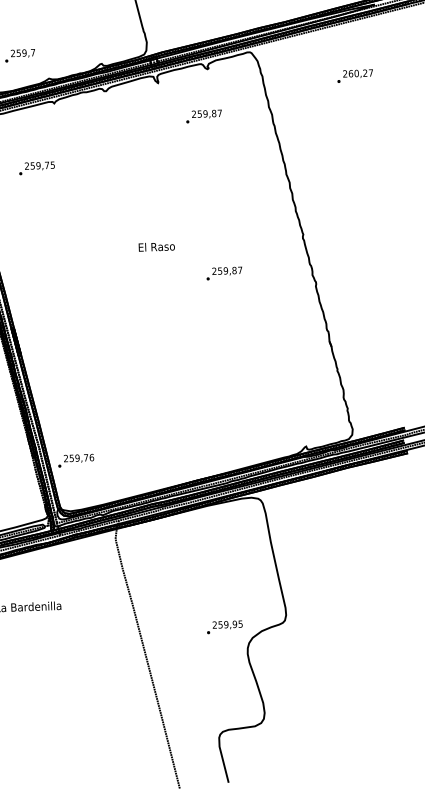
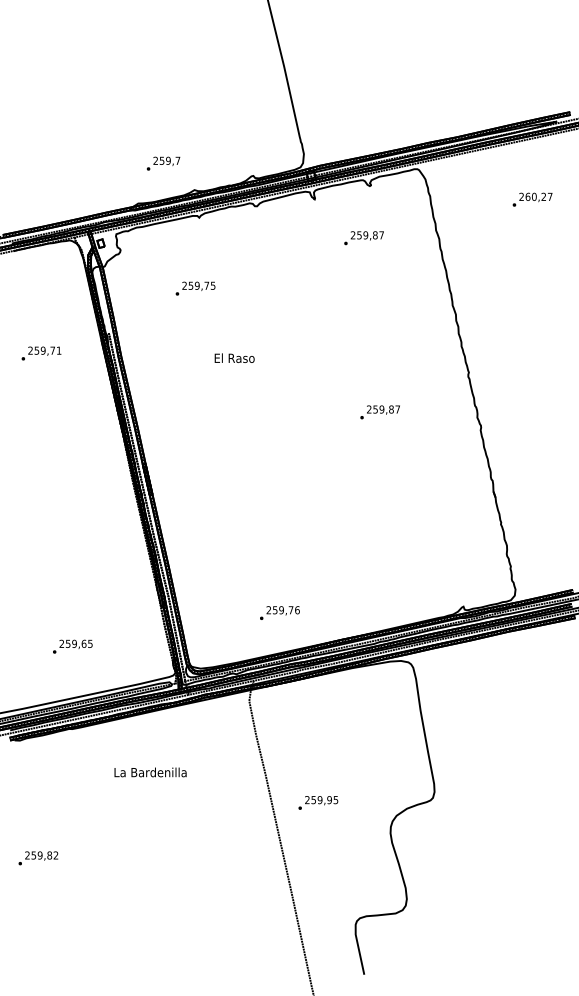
text: (36, 168) -> (195, 288), moved
text: (156, 246) -> (234, 357), moved
text: (75, 460) -> (279, 612), moved
text: (224, 626) -> (318, 802), moved

